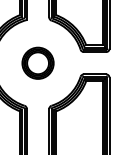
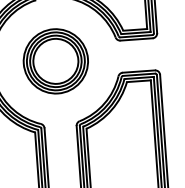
part: (37, 63) -> (55, 61), size x1.43

